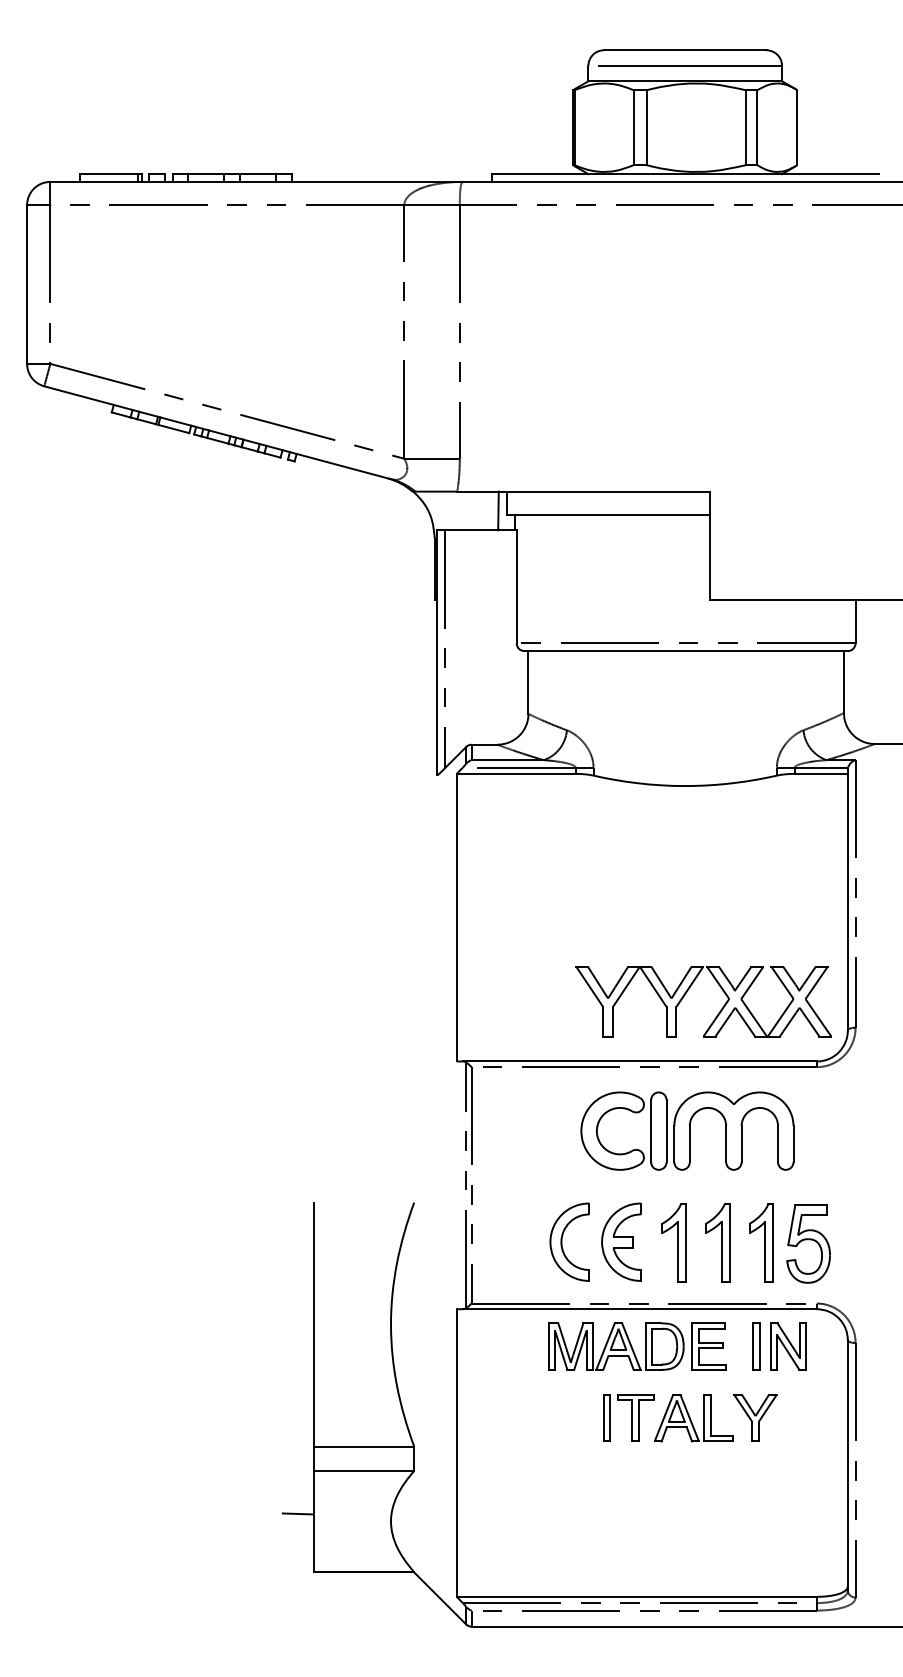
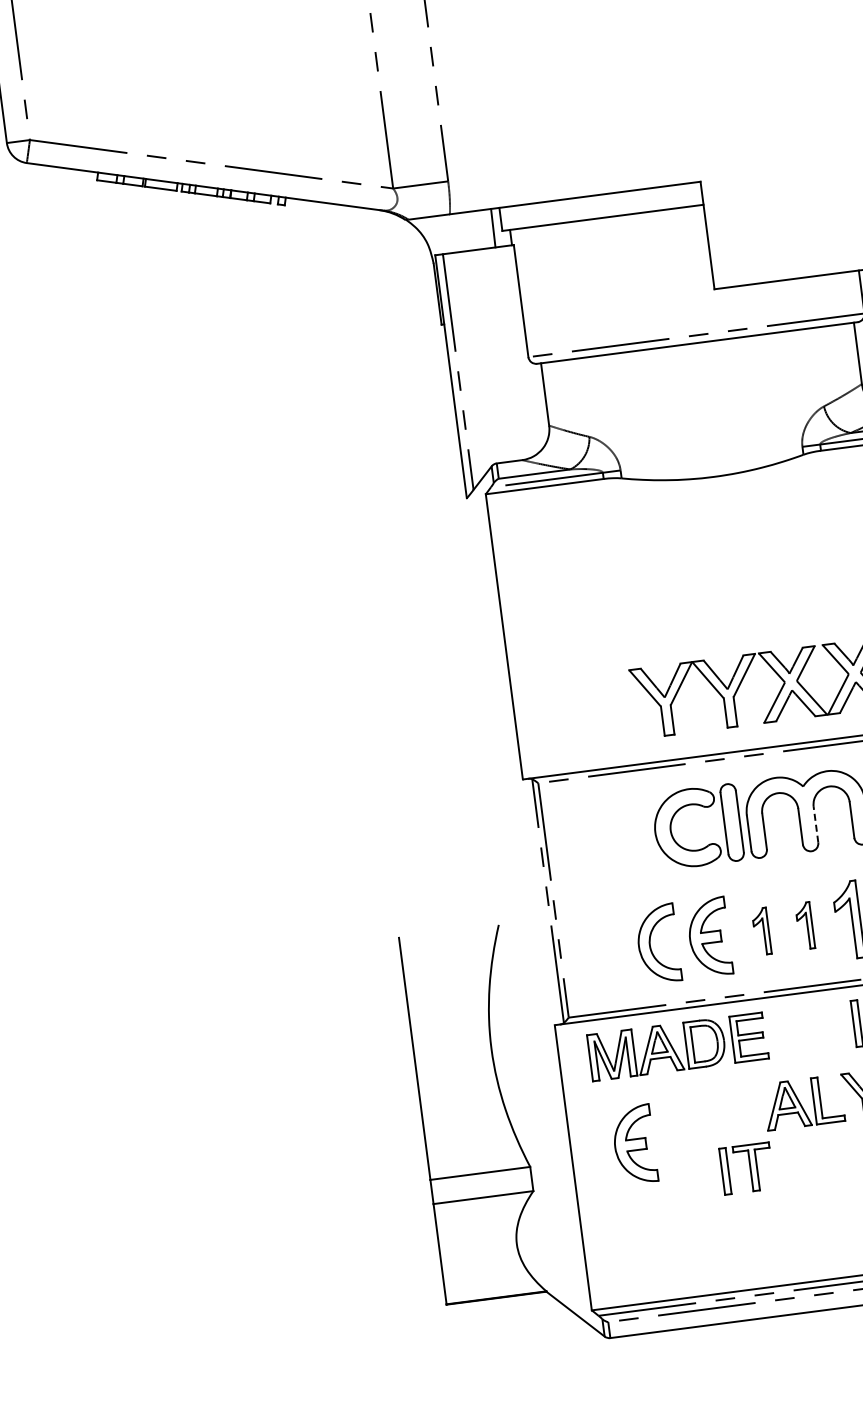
line: (741, 1143) -> (815, 824), solid -> dashed
part: (673, 1242) -> (761, 931), size x0.6
part: (717, 1242) -> (804, 925), size x0.6
part: (637, 1346) -> (678, 1046), moved
part: (628, 1417) -> (746, 1167), moved
part: (520, 1437) -> (634, 1144), added
line: (297, 1513) -> (423, 1248), removed

